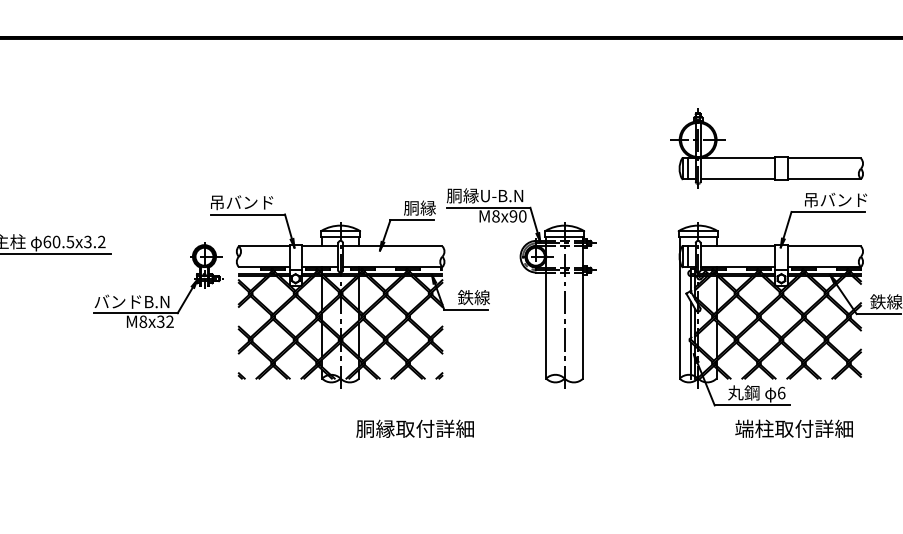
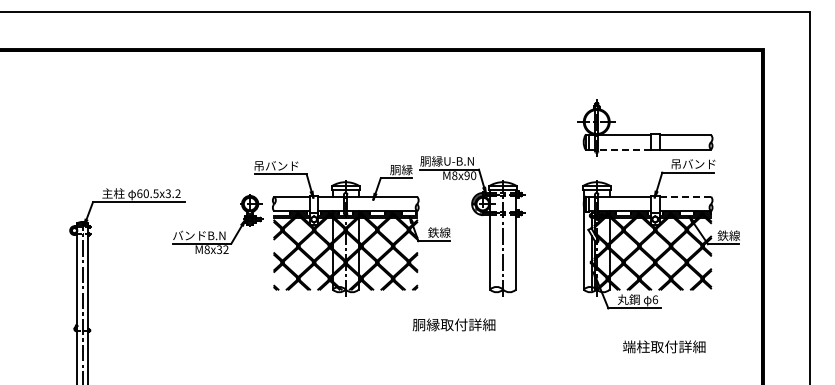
line: (737, 179) -> (624, 149), solid -> dashed
line: (824, 245) -> (685, 196), solid -> dashed
text: (414, 428) -> (453, 324), moved
text: (794, 428) -> (664, 346), moved

